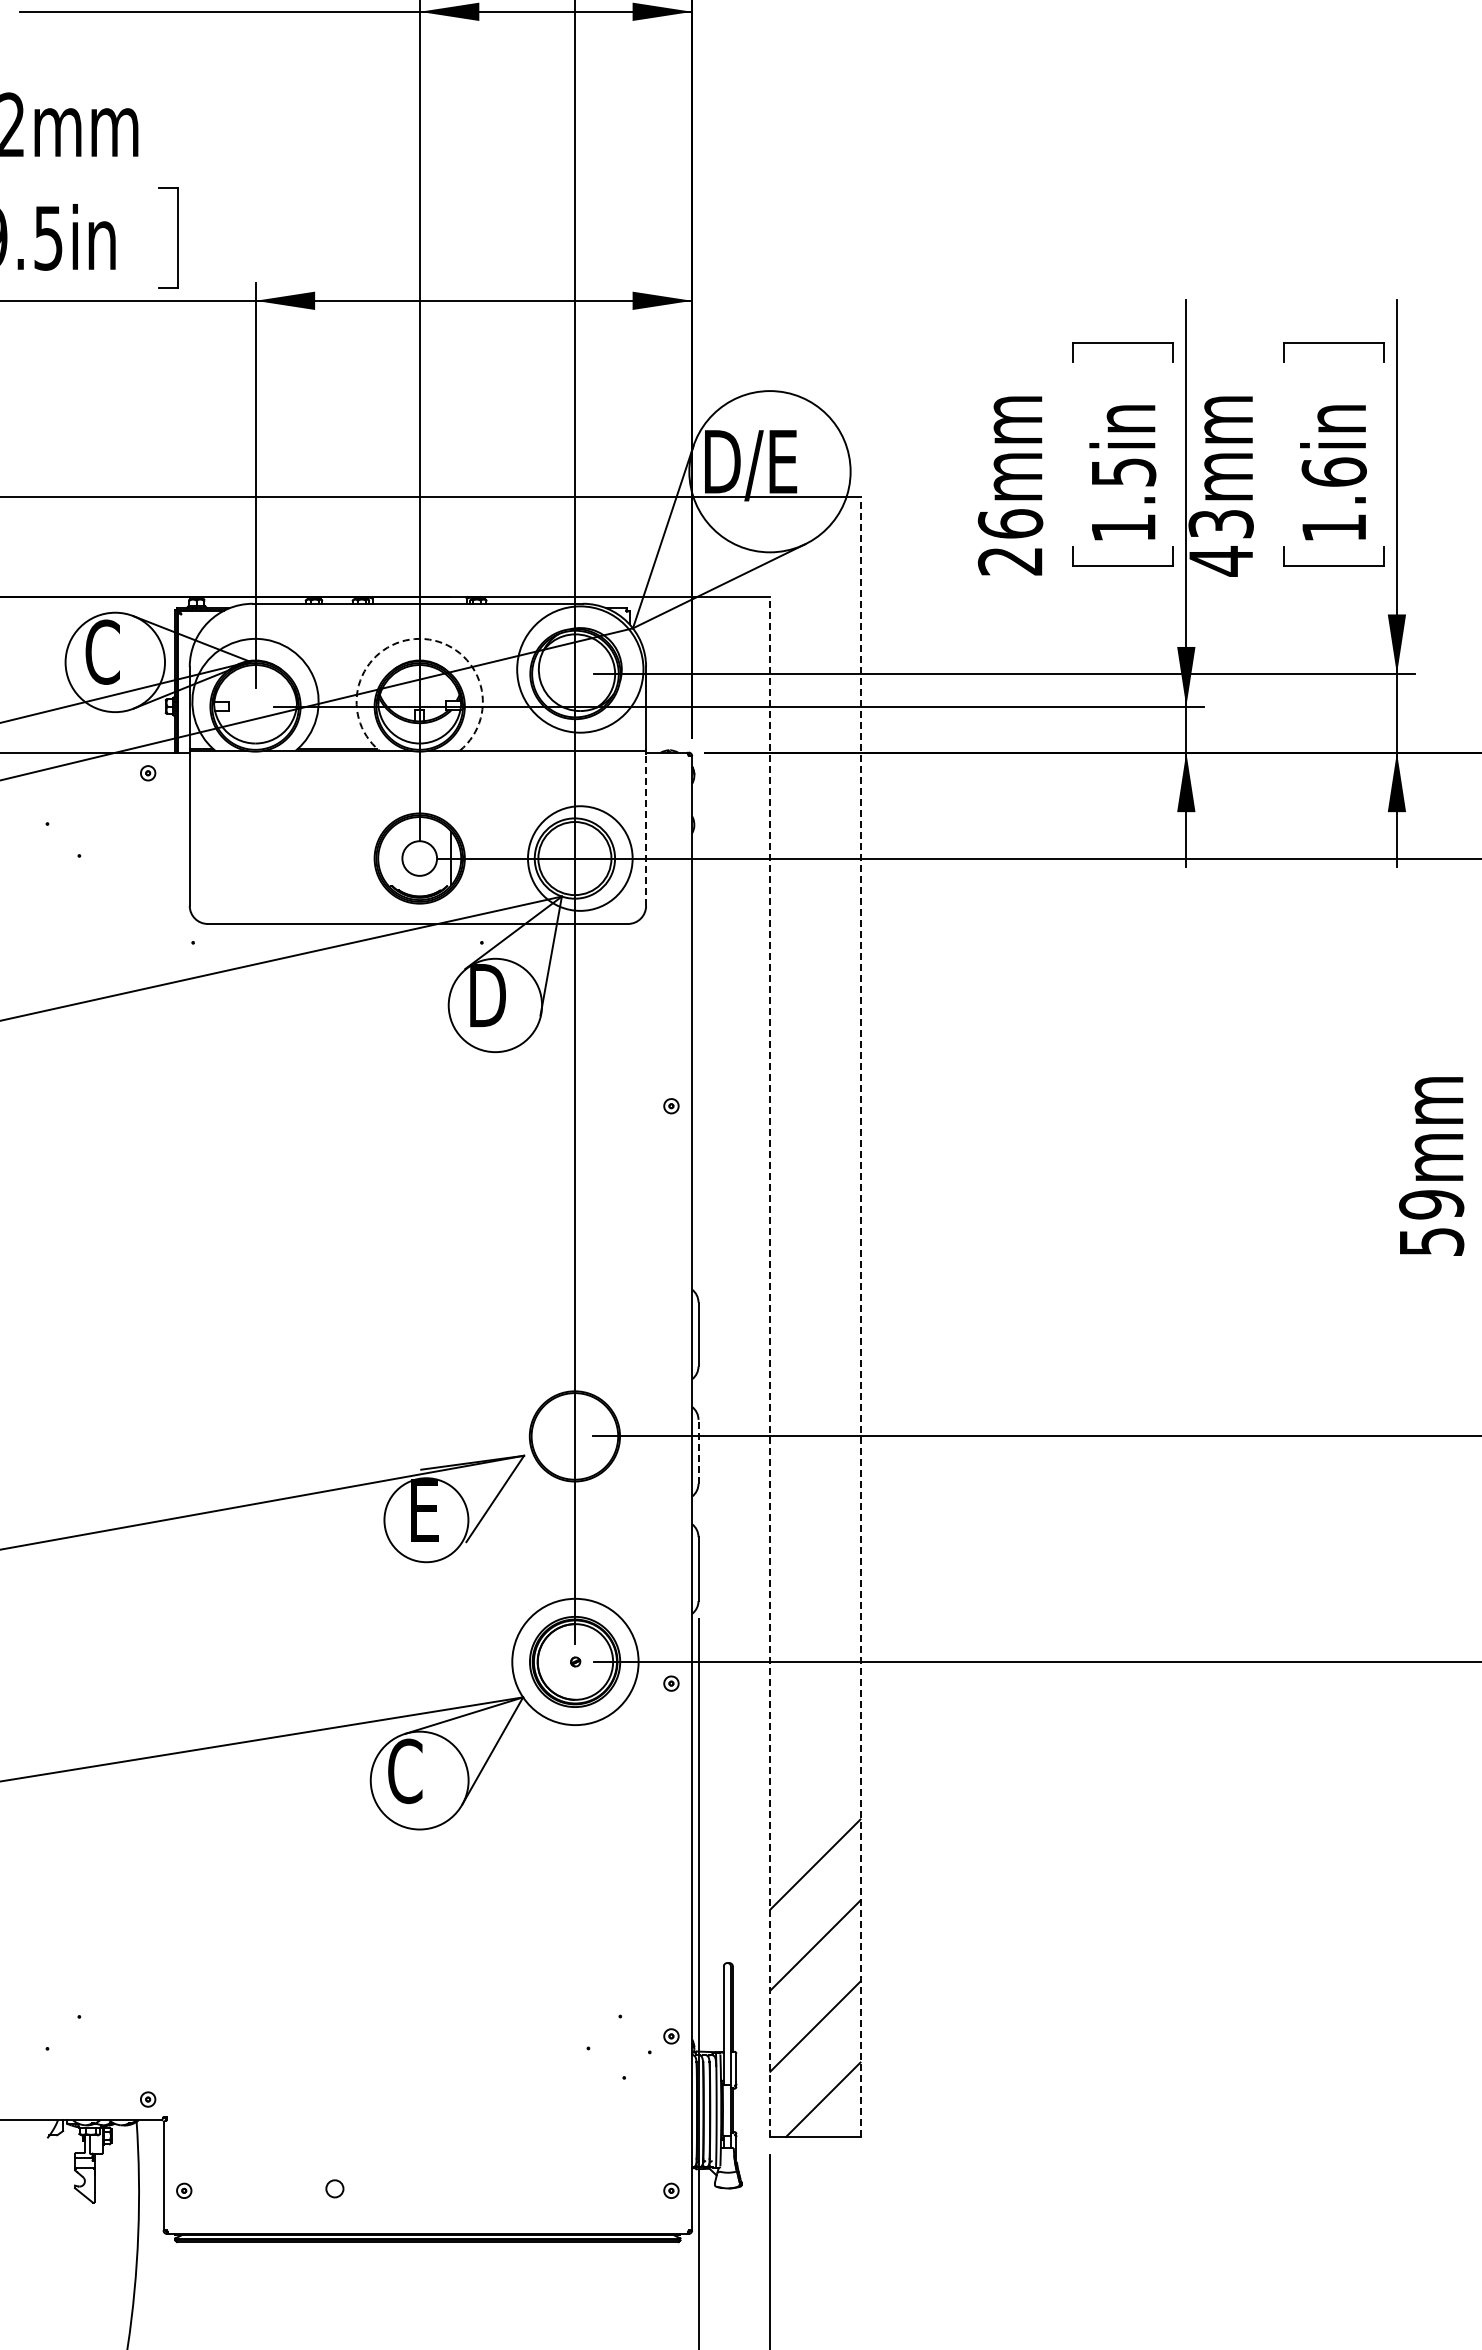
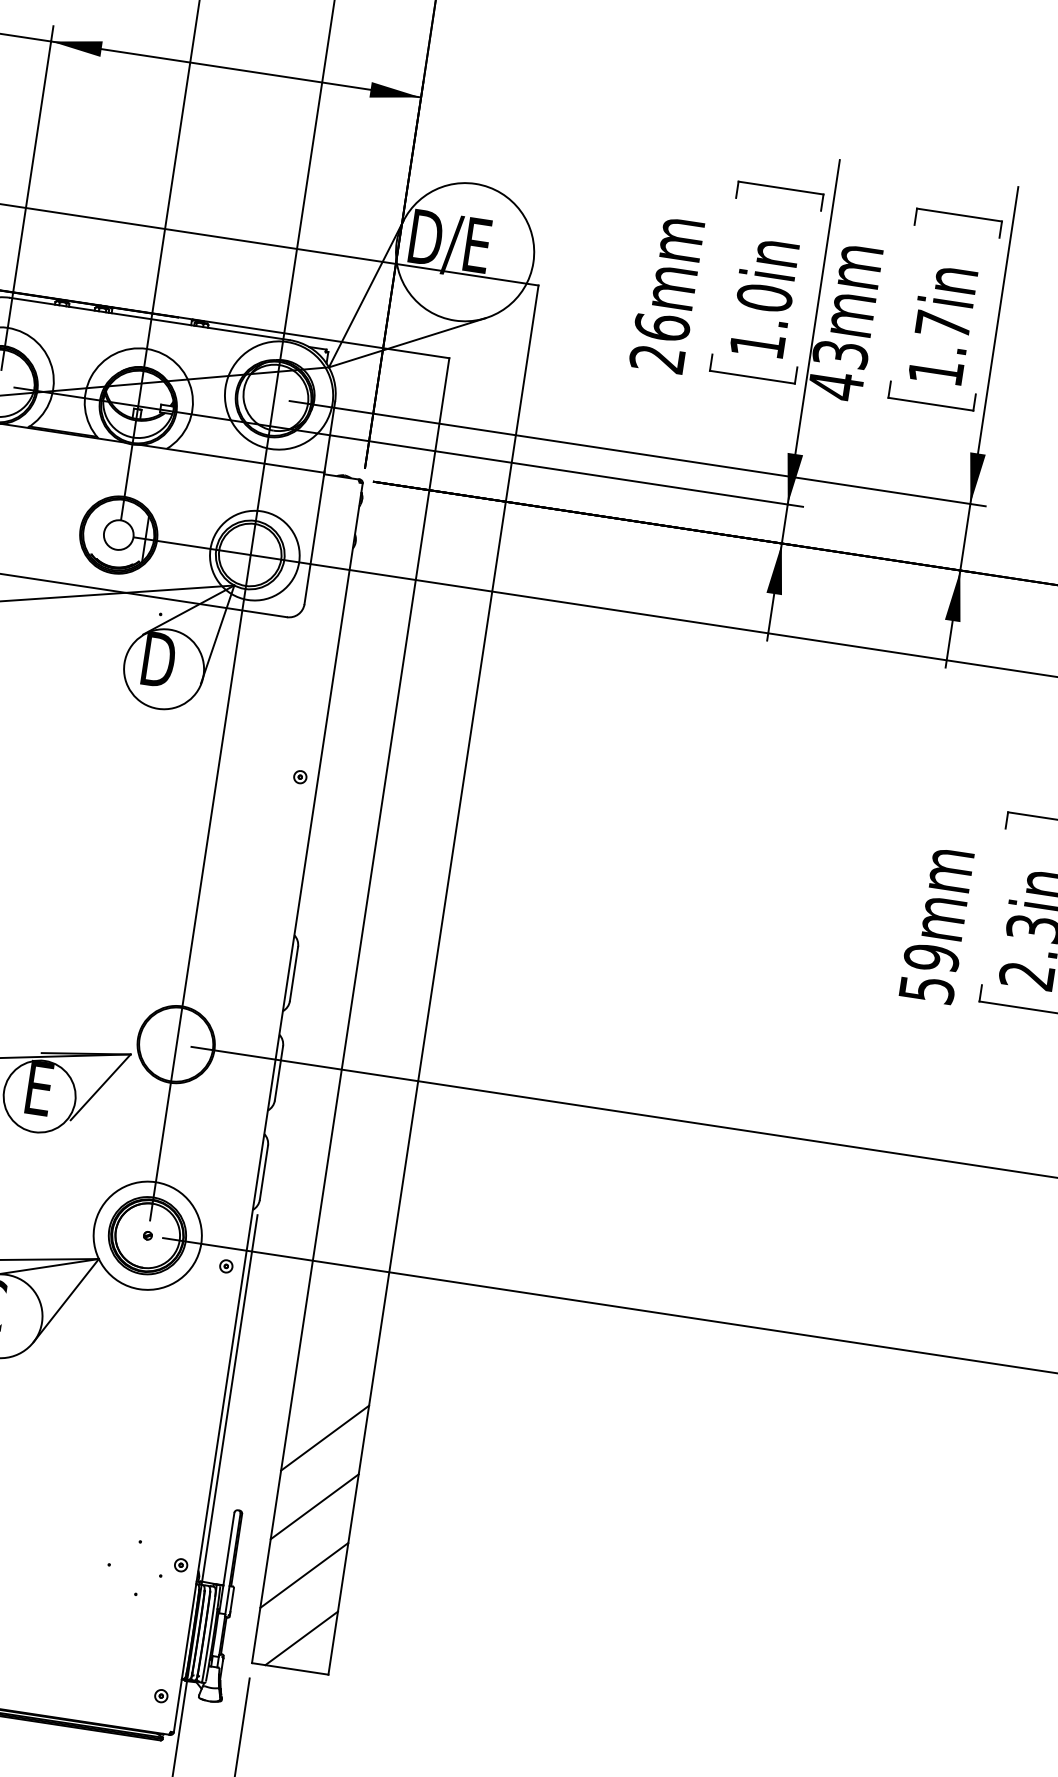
text: (1123, 471) -> (764, 297), 1.5in -> 1.0in
text: (1333, 471) -> (942, 324), 1.6in -> 1.7in
arc: (419, 638) -> (146, 348), dashed -> solid
line: (646, 830) -> (314, 540), dashed -> solid
line: (860, 1317) -> (433, 980), dashed -> solid
line: (770, 1366) -> (350, 1010), dashed -> solid
line: (698, 1451) -> (278, 1073), dashed -> solid

